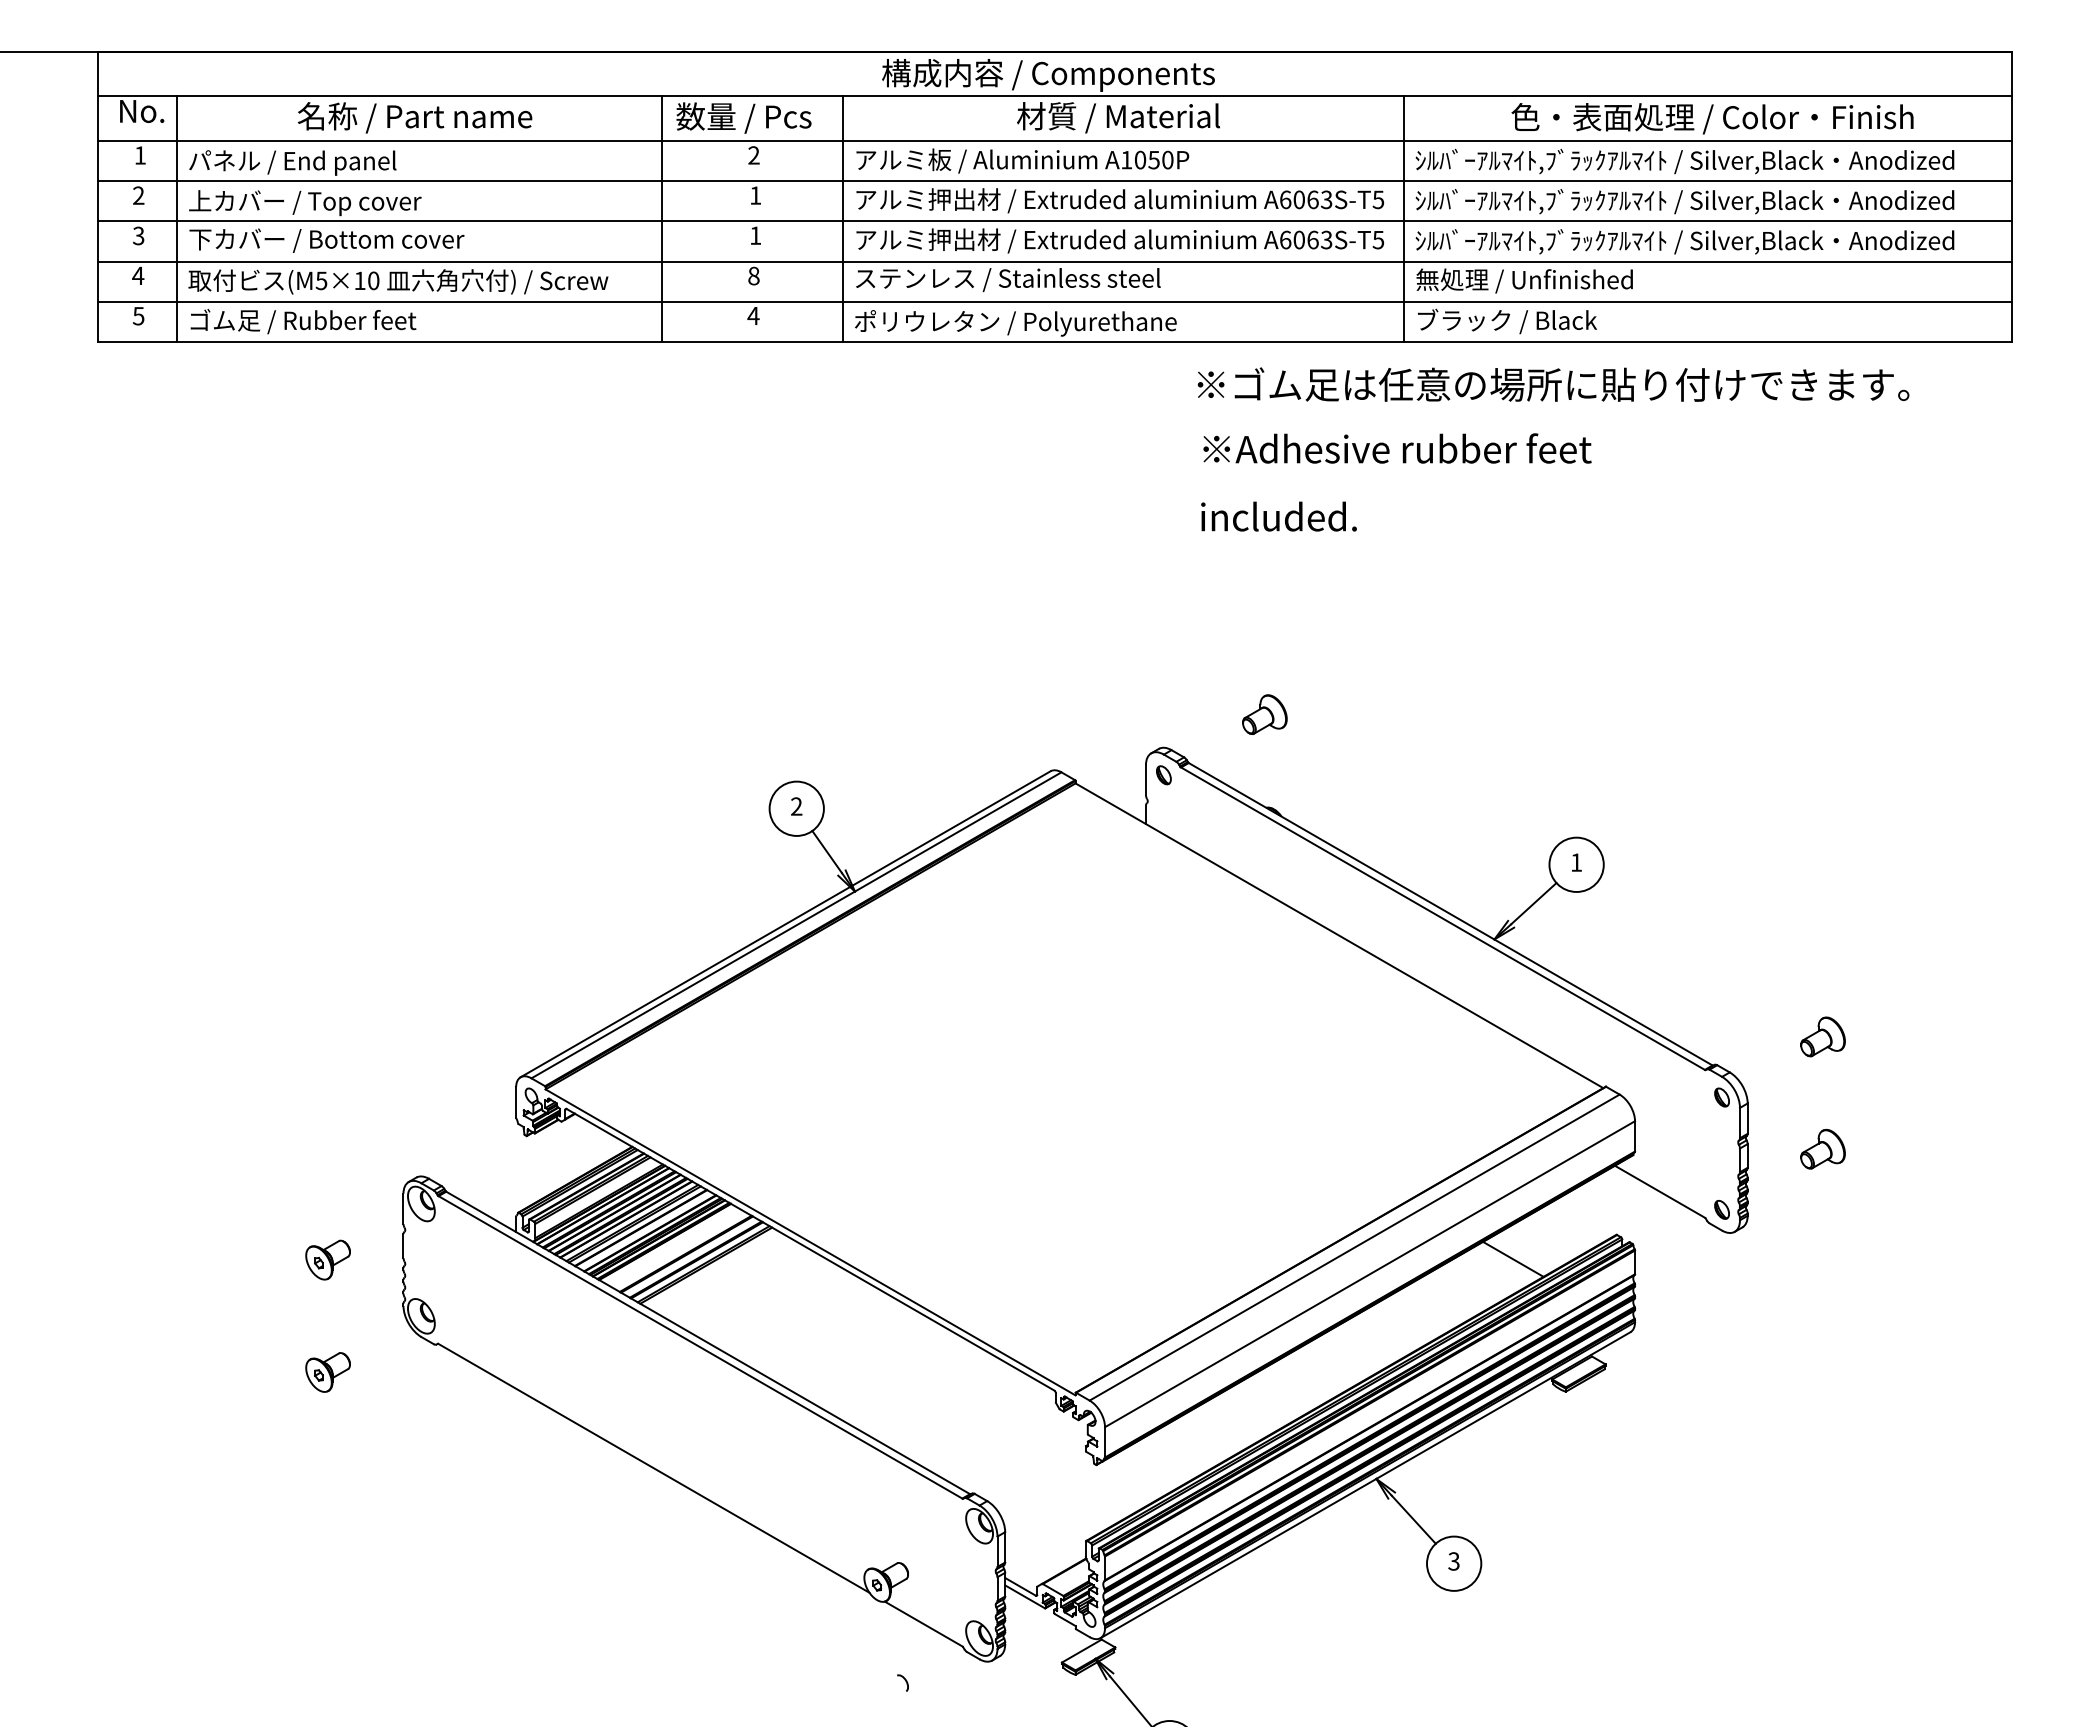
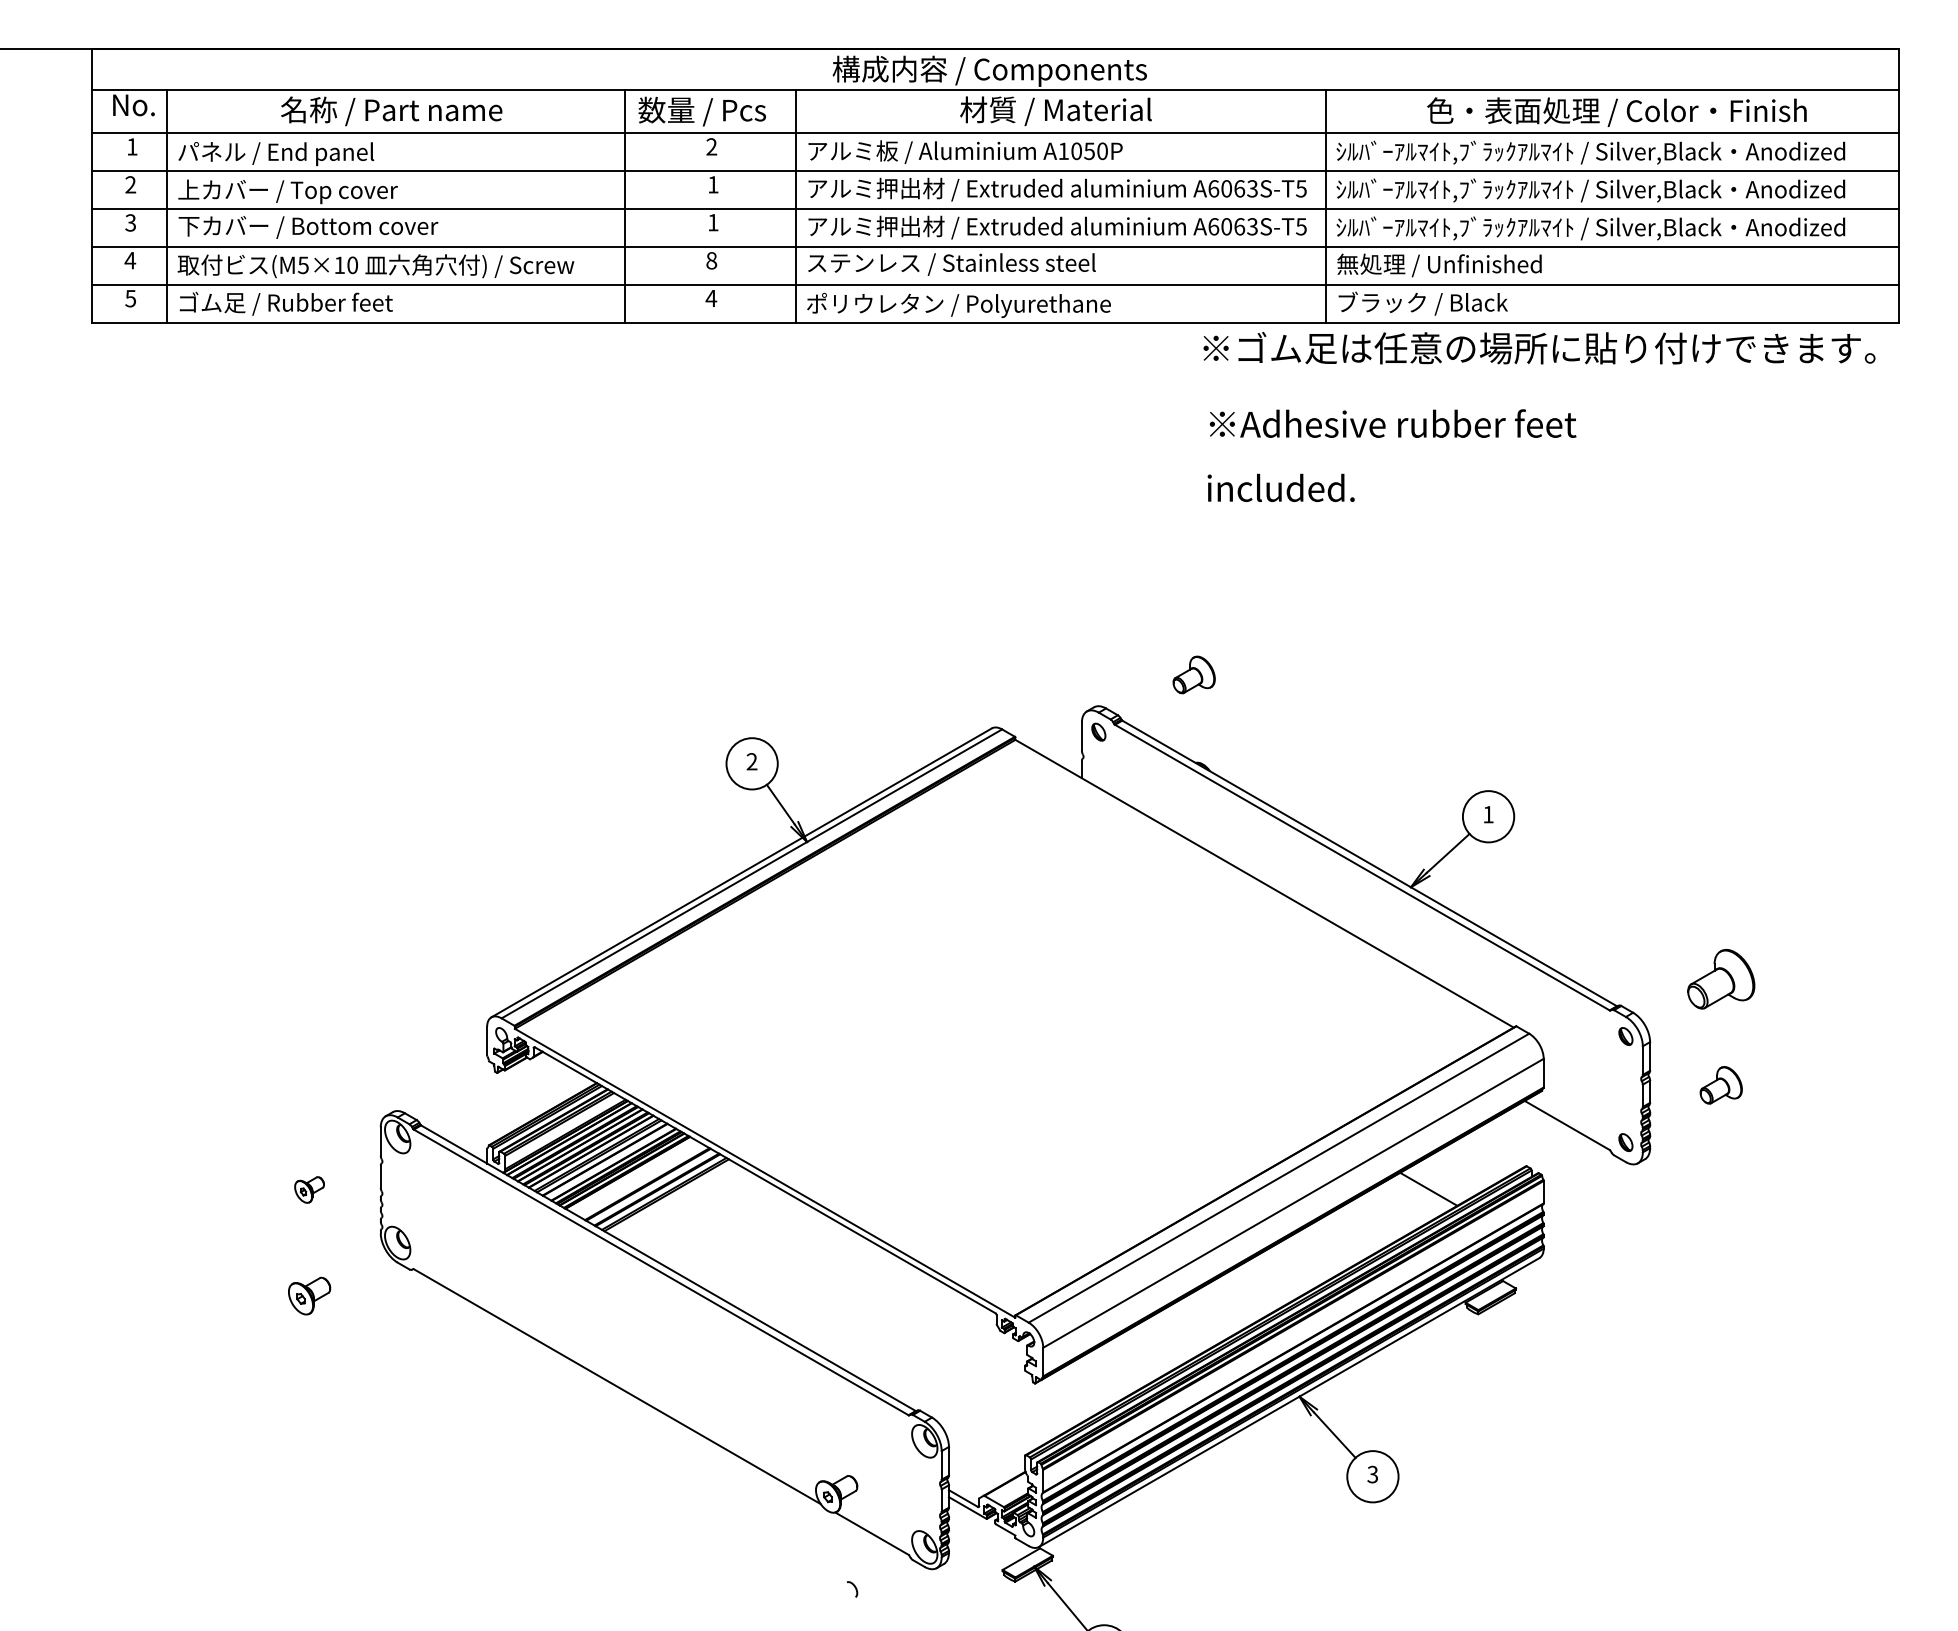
text: (1553, 384) -> (1539, 348), moved
text: (1396, 482) -> (1392, 455), moved
part: (1822, 1036) -> (1720, 978), size x1.6
part: (327, 1259) -> (309, 1189), size x0.7

